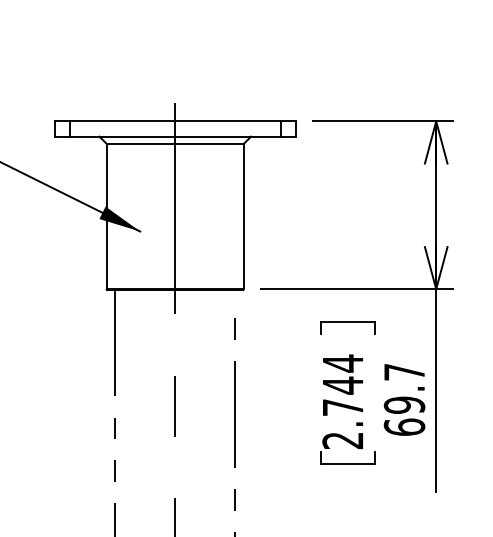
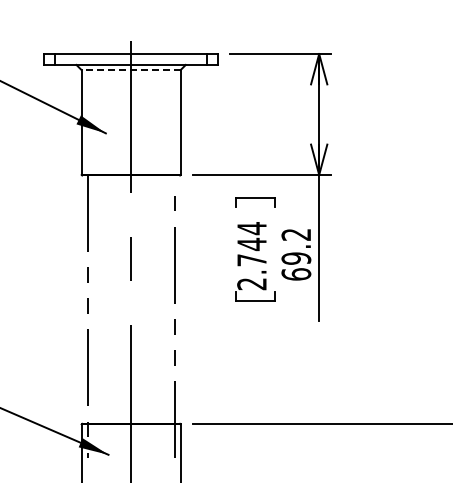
line: (174, 144) -> (130, 70), solid -> dashed
text: (403, 371) -> (295, 234), 69.7 -> 69.2

